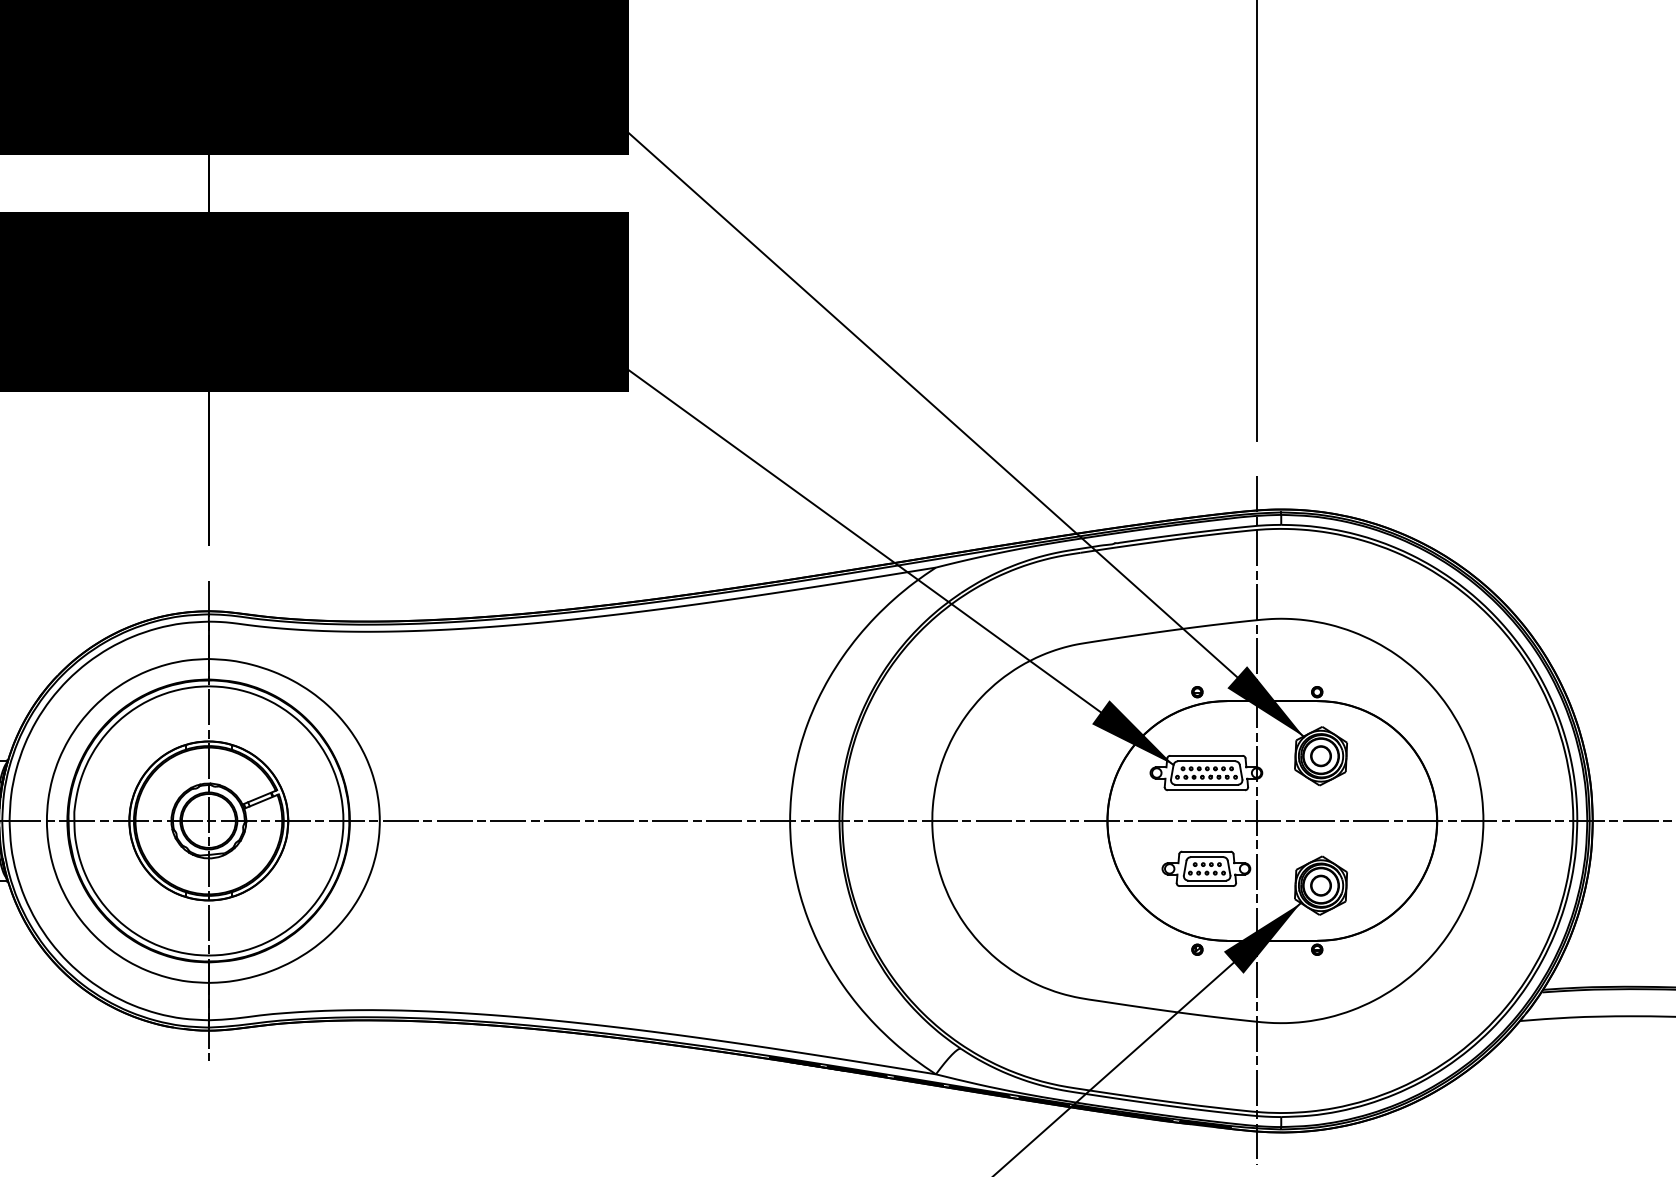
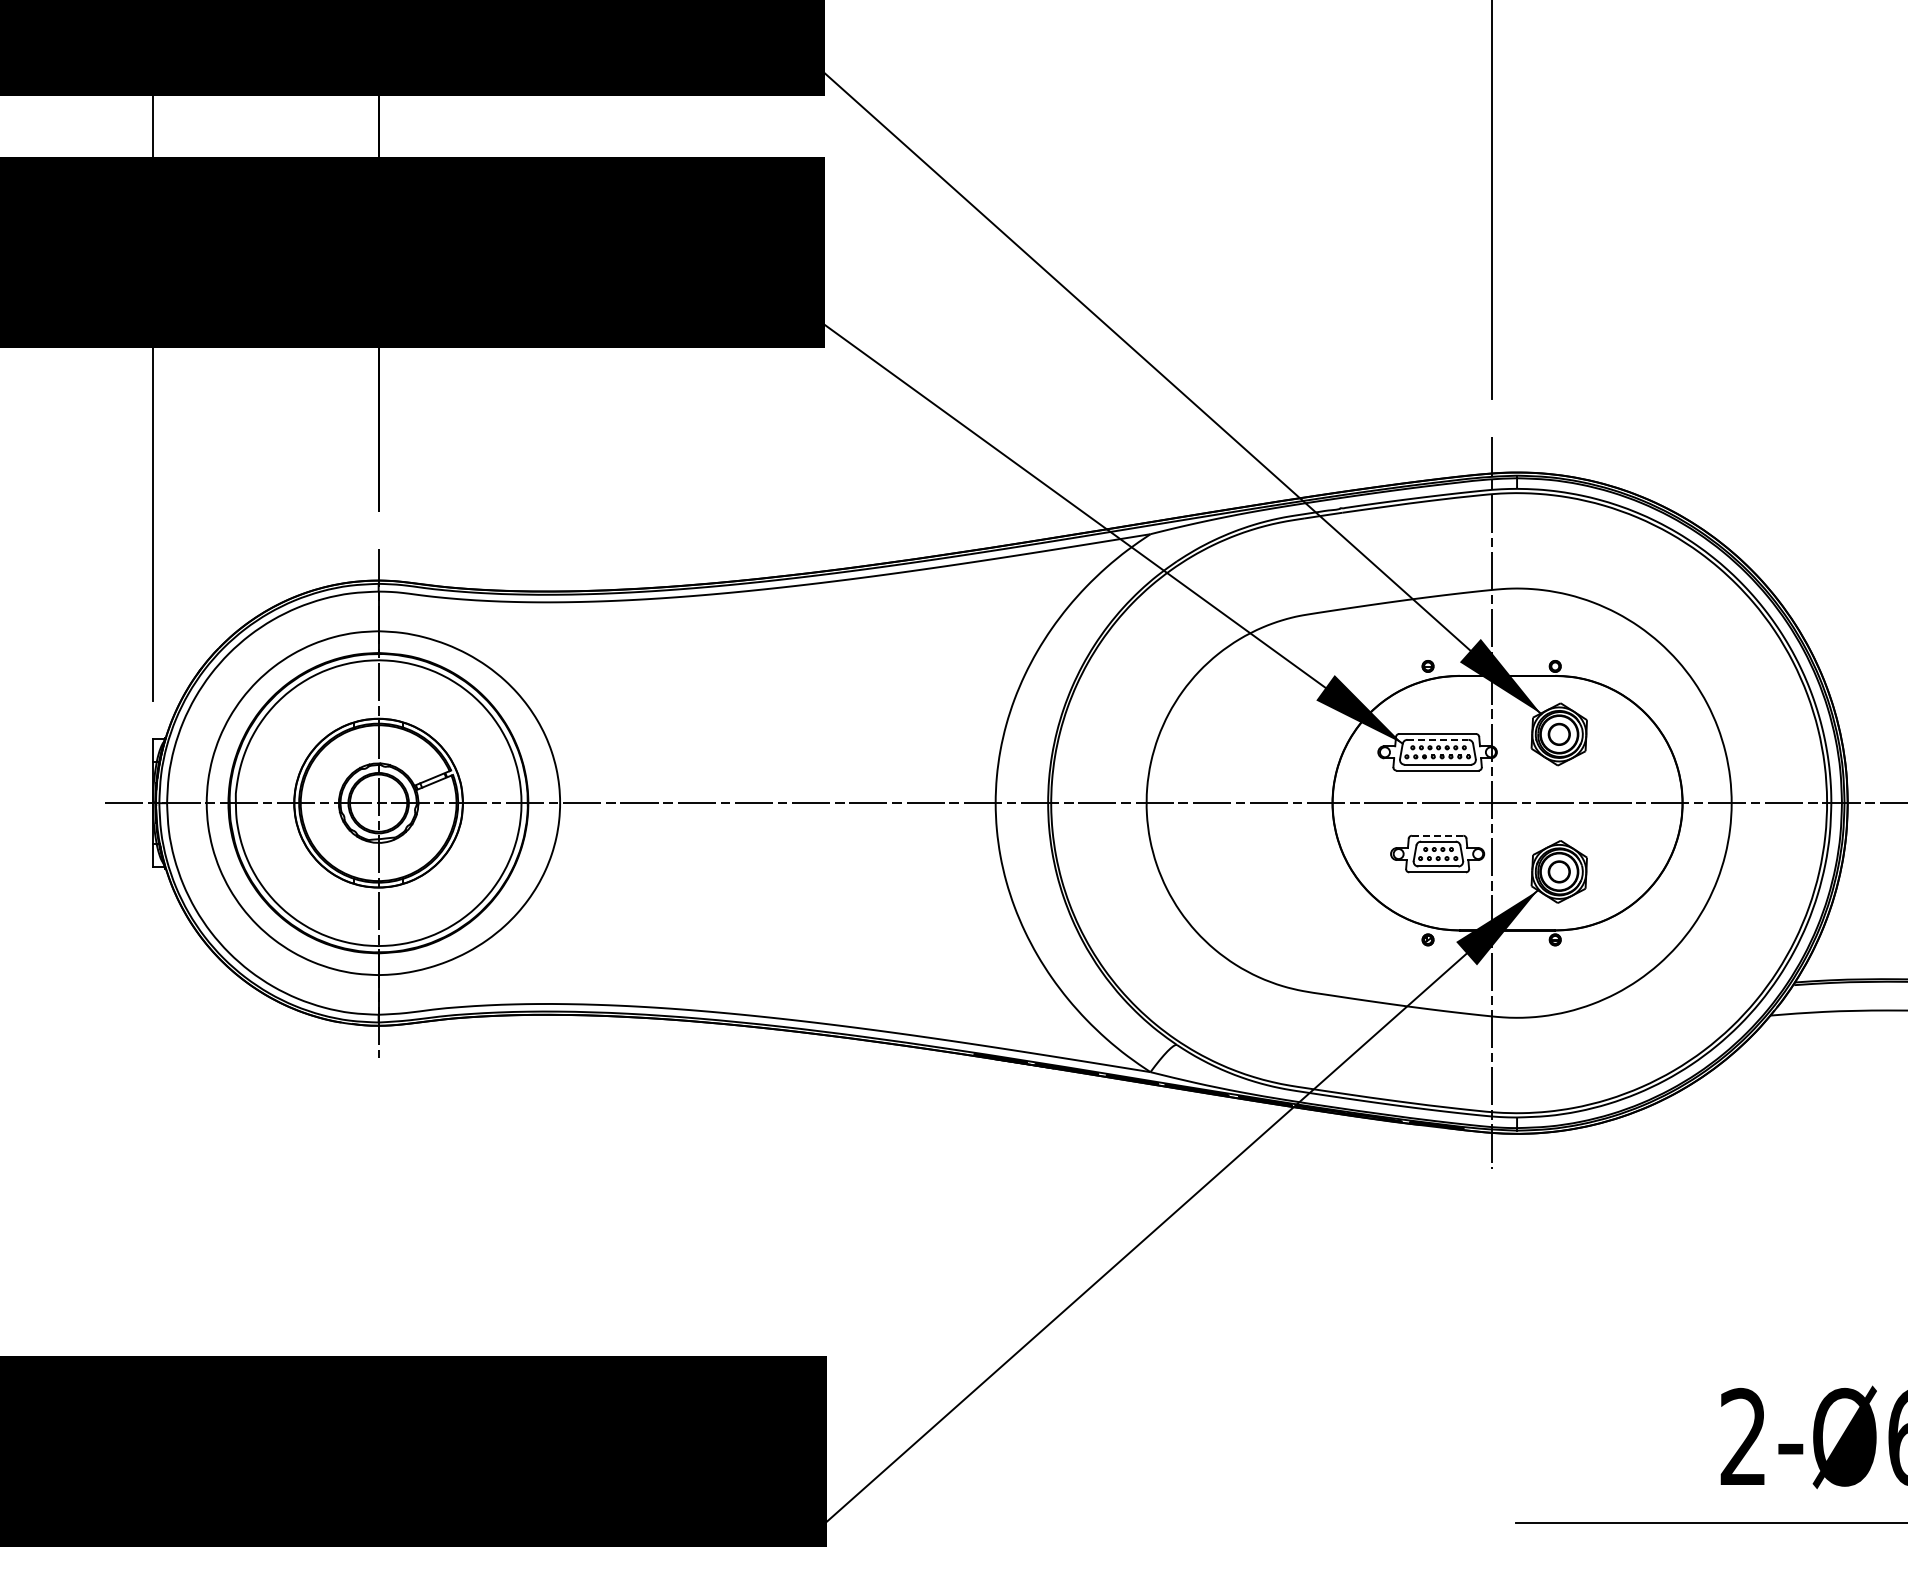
line: (1207, 760) -> (1438, 739), solid -> dashed
line: (1206, 851) -> (1437, 835), solid -> dashed

